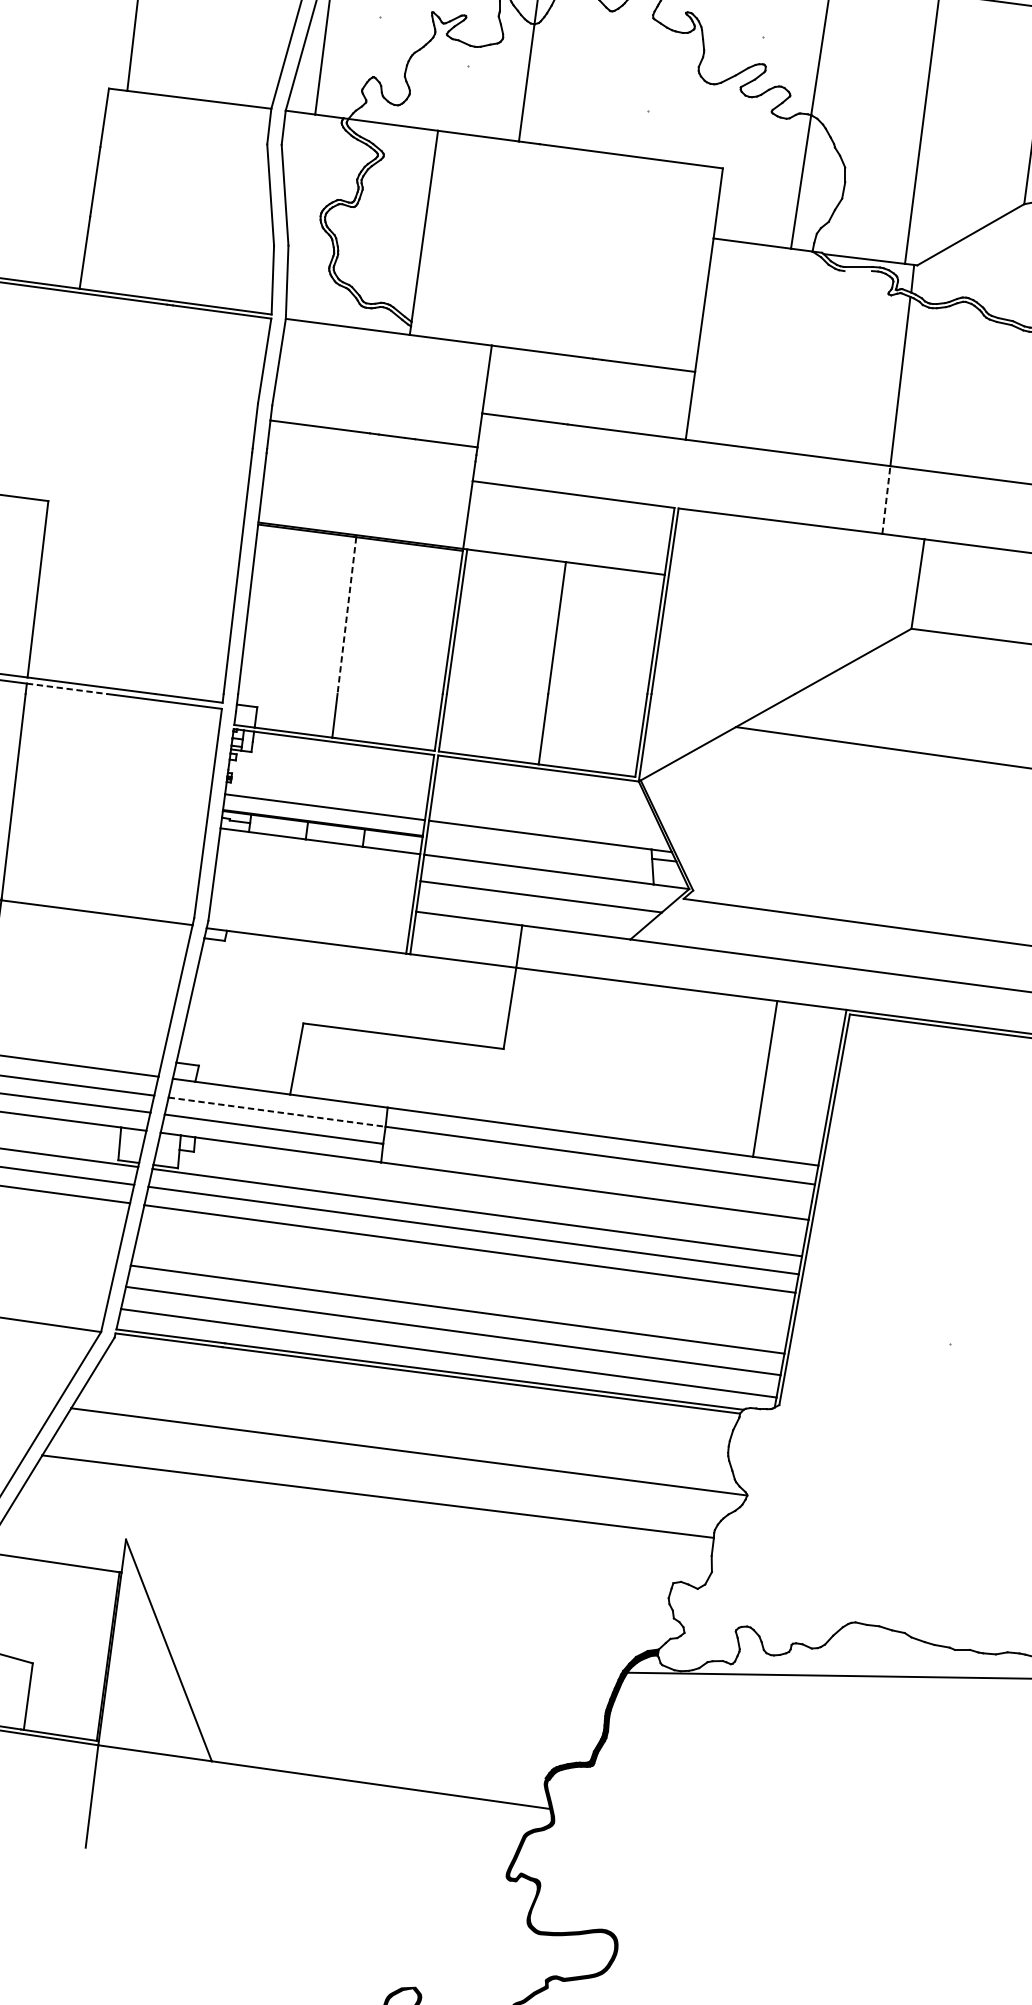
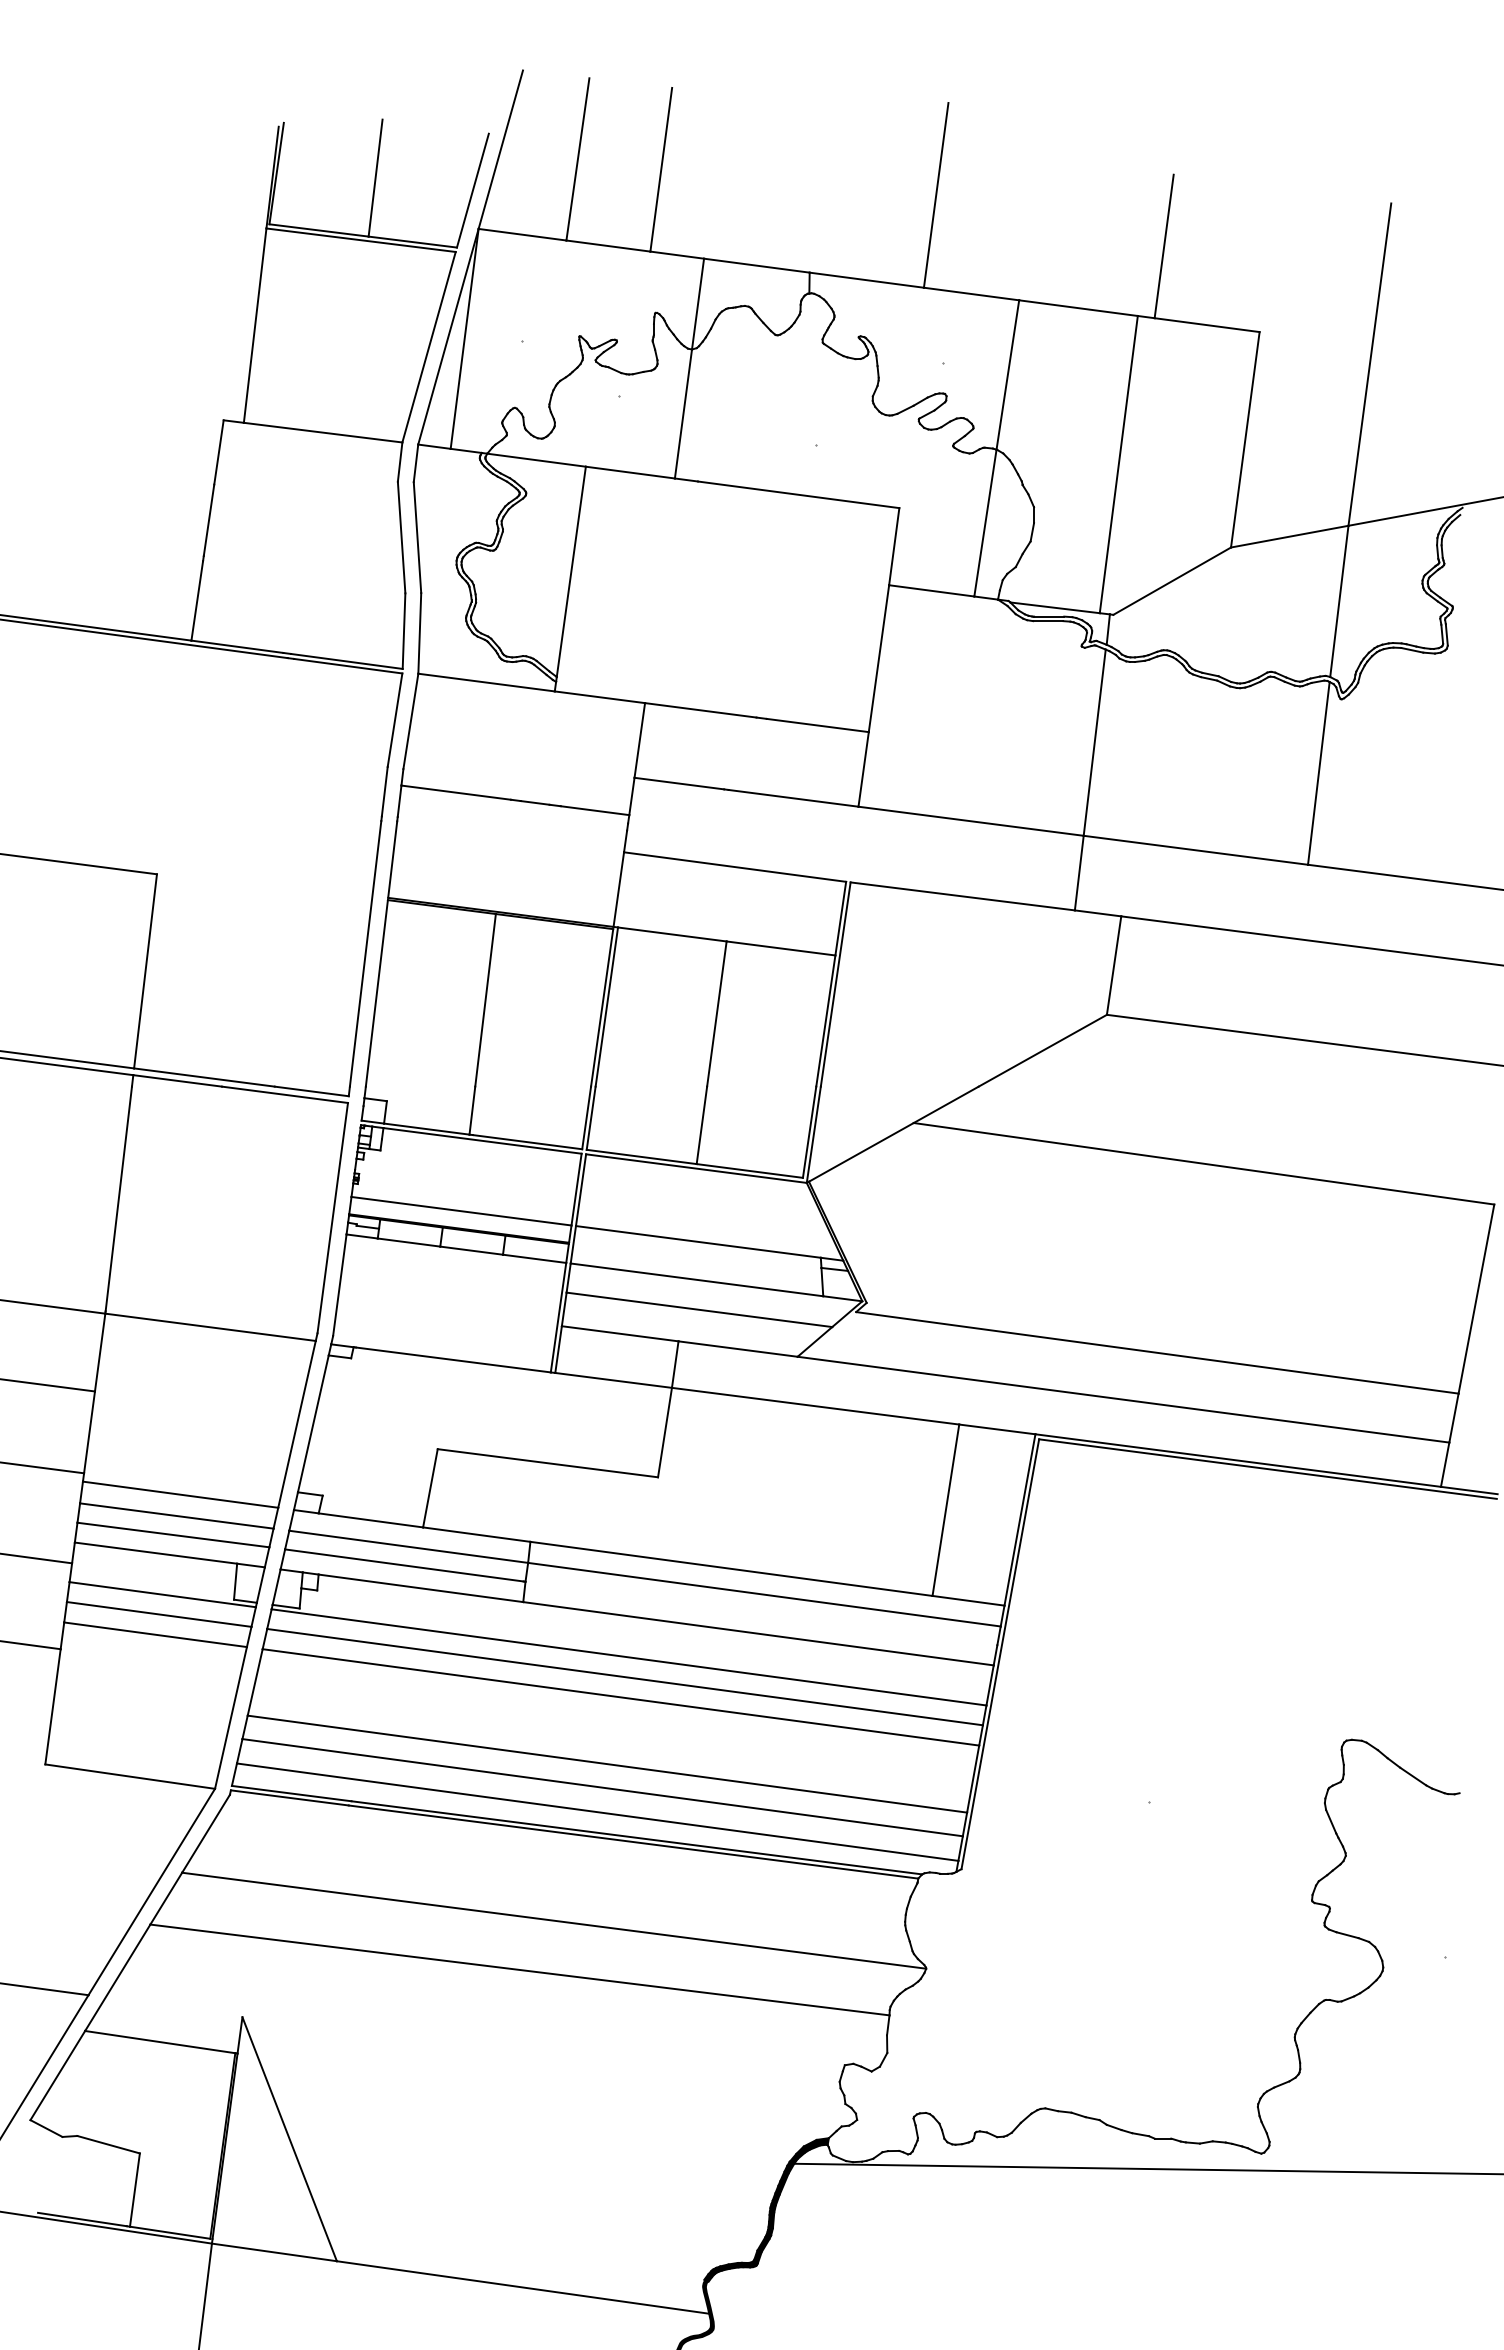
line: (858, 271) -> (1048, 621), added
line: (886, 500) -> (1079, 873), dashed -> solid
line: (346, 615) -> (485, 1000), dashed -> solid
line: (67, 688) -> (177, 1080), dashed -> solid
line: (277, 1111) -> (409, 1546), dashed -> solid

